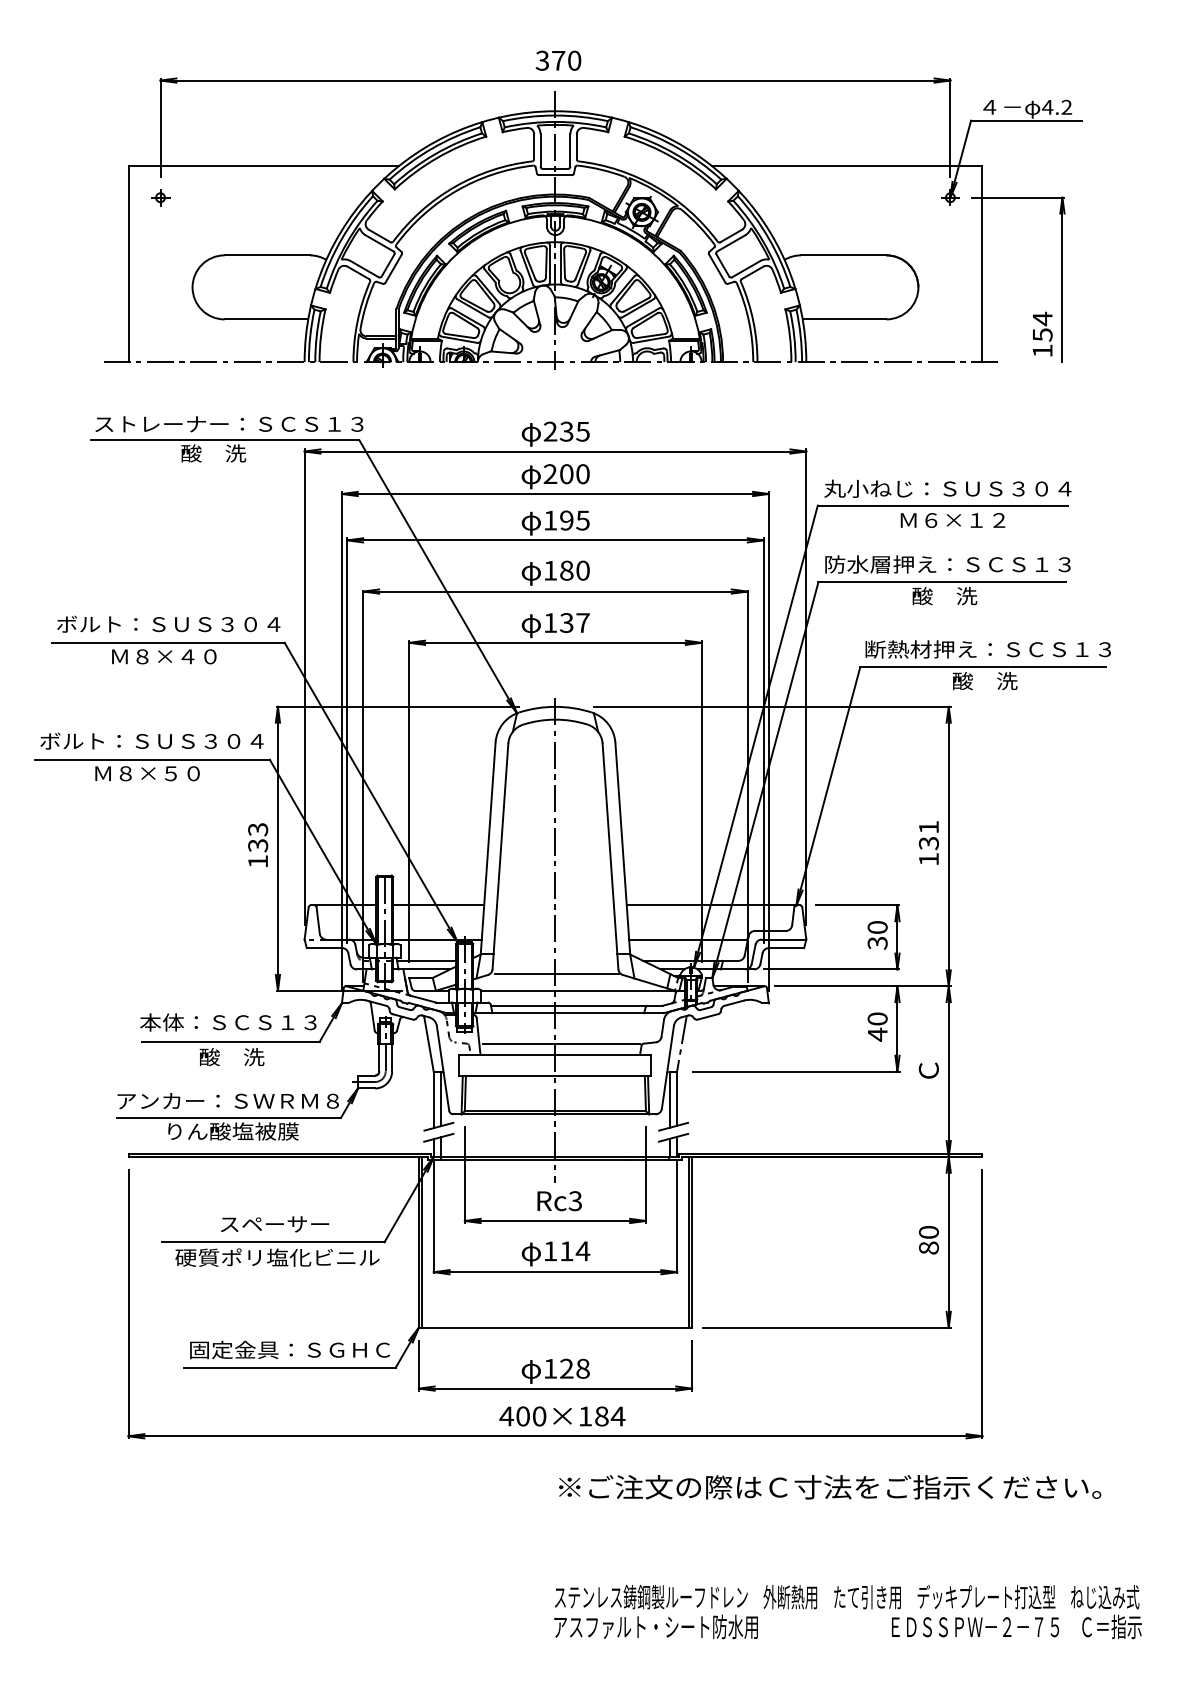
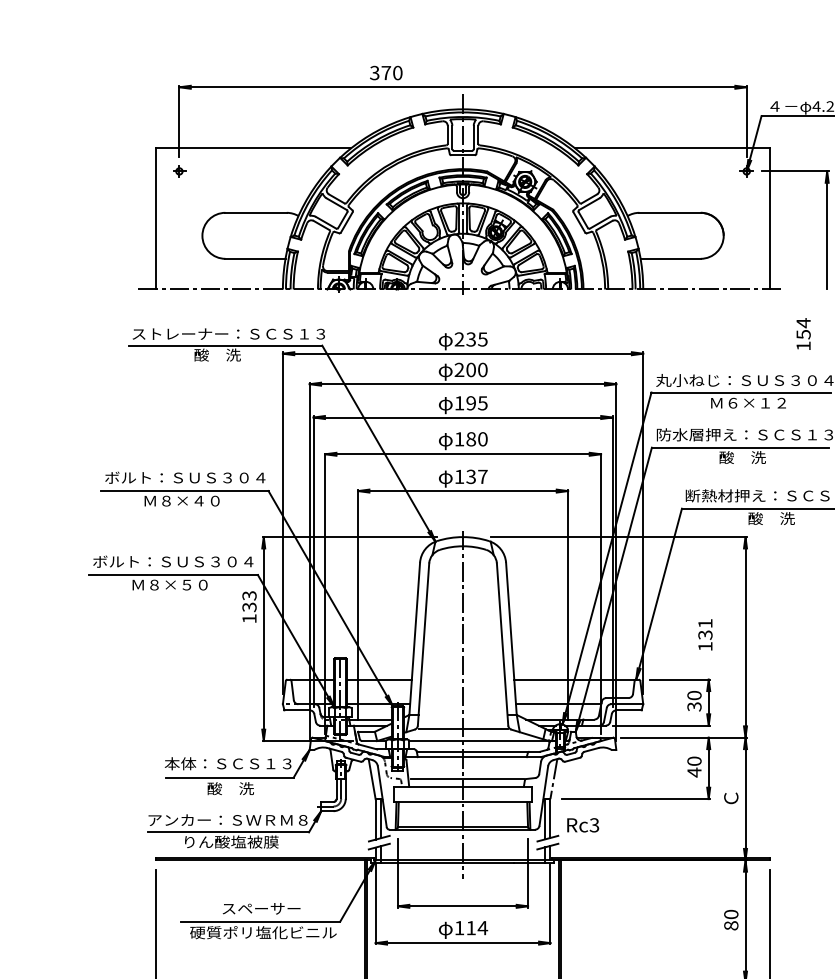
text: (558, 60) -> (386, 72), moved
text: (1042, 333) -> (803, 333), moved
text: (928, 842) -> (705, 634), moved
text: (258, 844) -> (249, 606), moved
text: (559, 1201) -> (583, 825), moved

